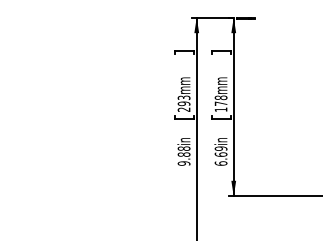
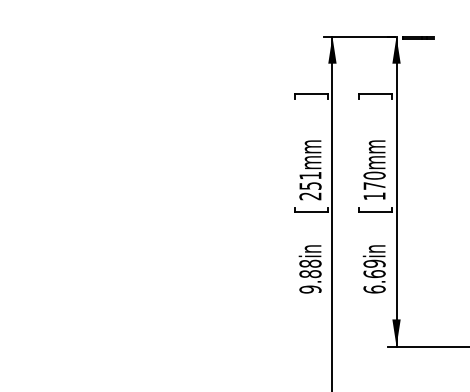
text: (221, 97) -> (375, 175), 178mm -> 170mm
text: (183, 100) -> (309, 180), 293mm -> 251mm

